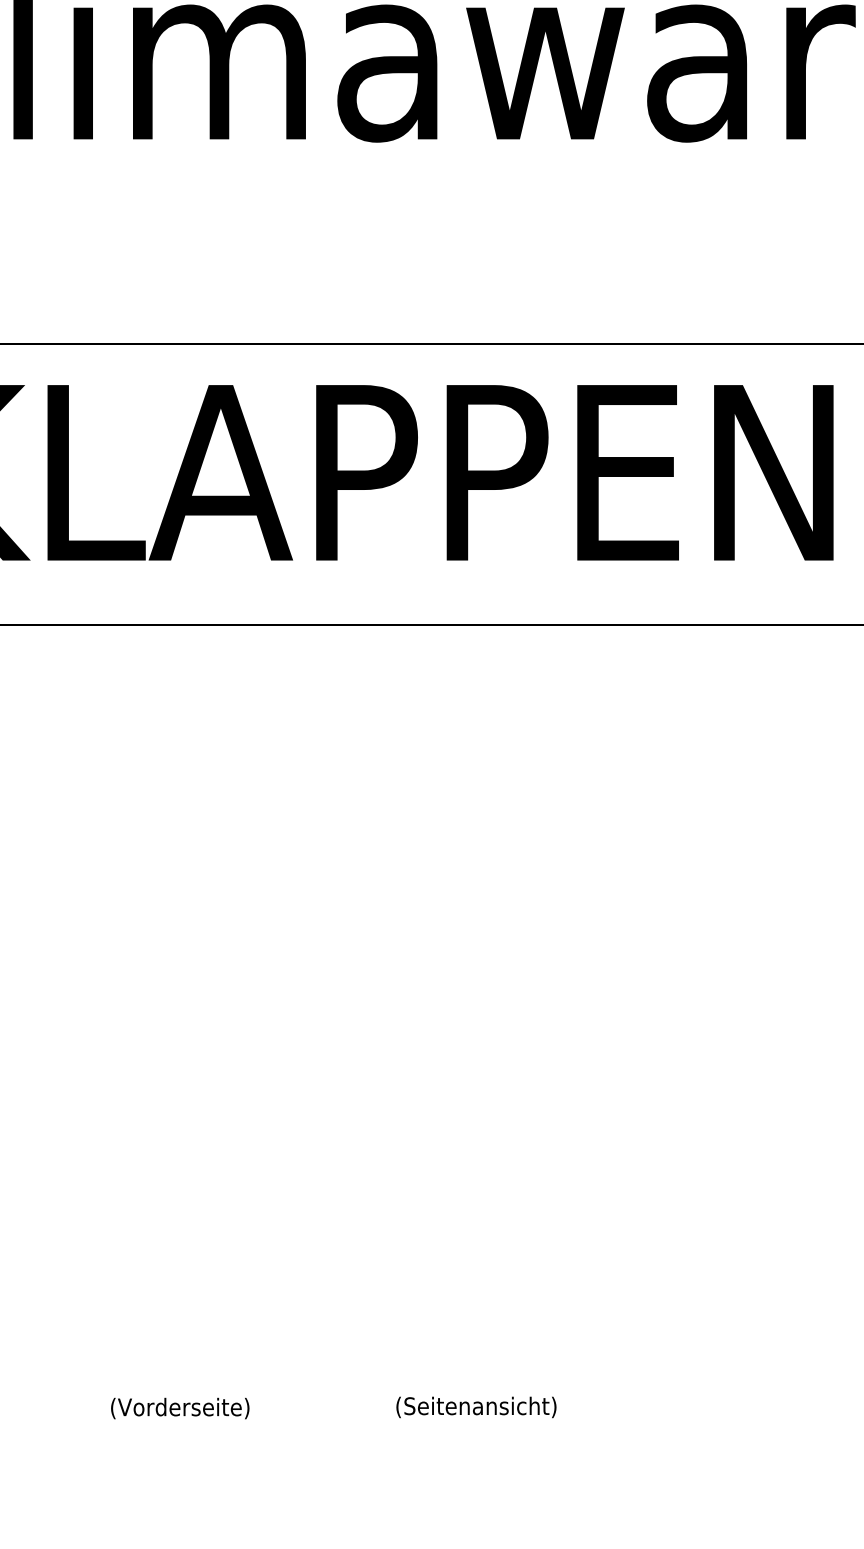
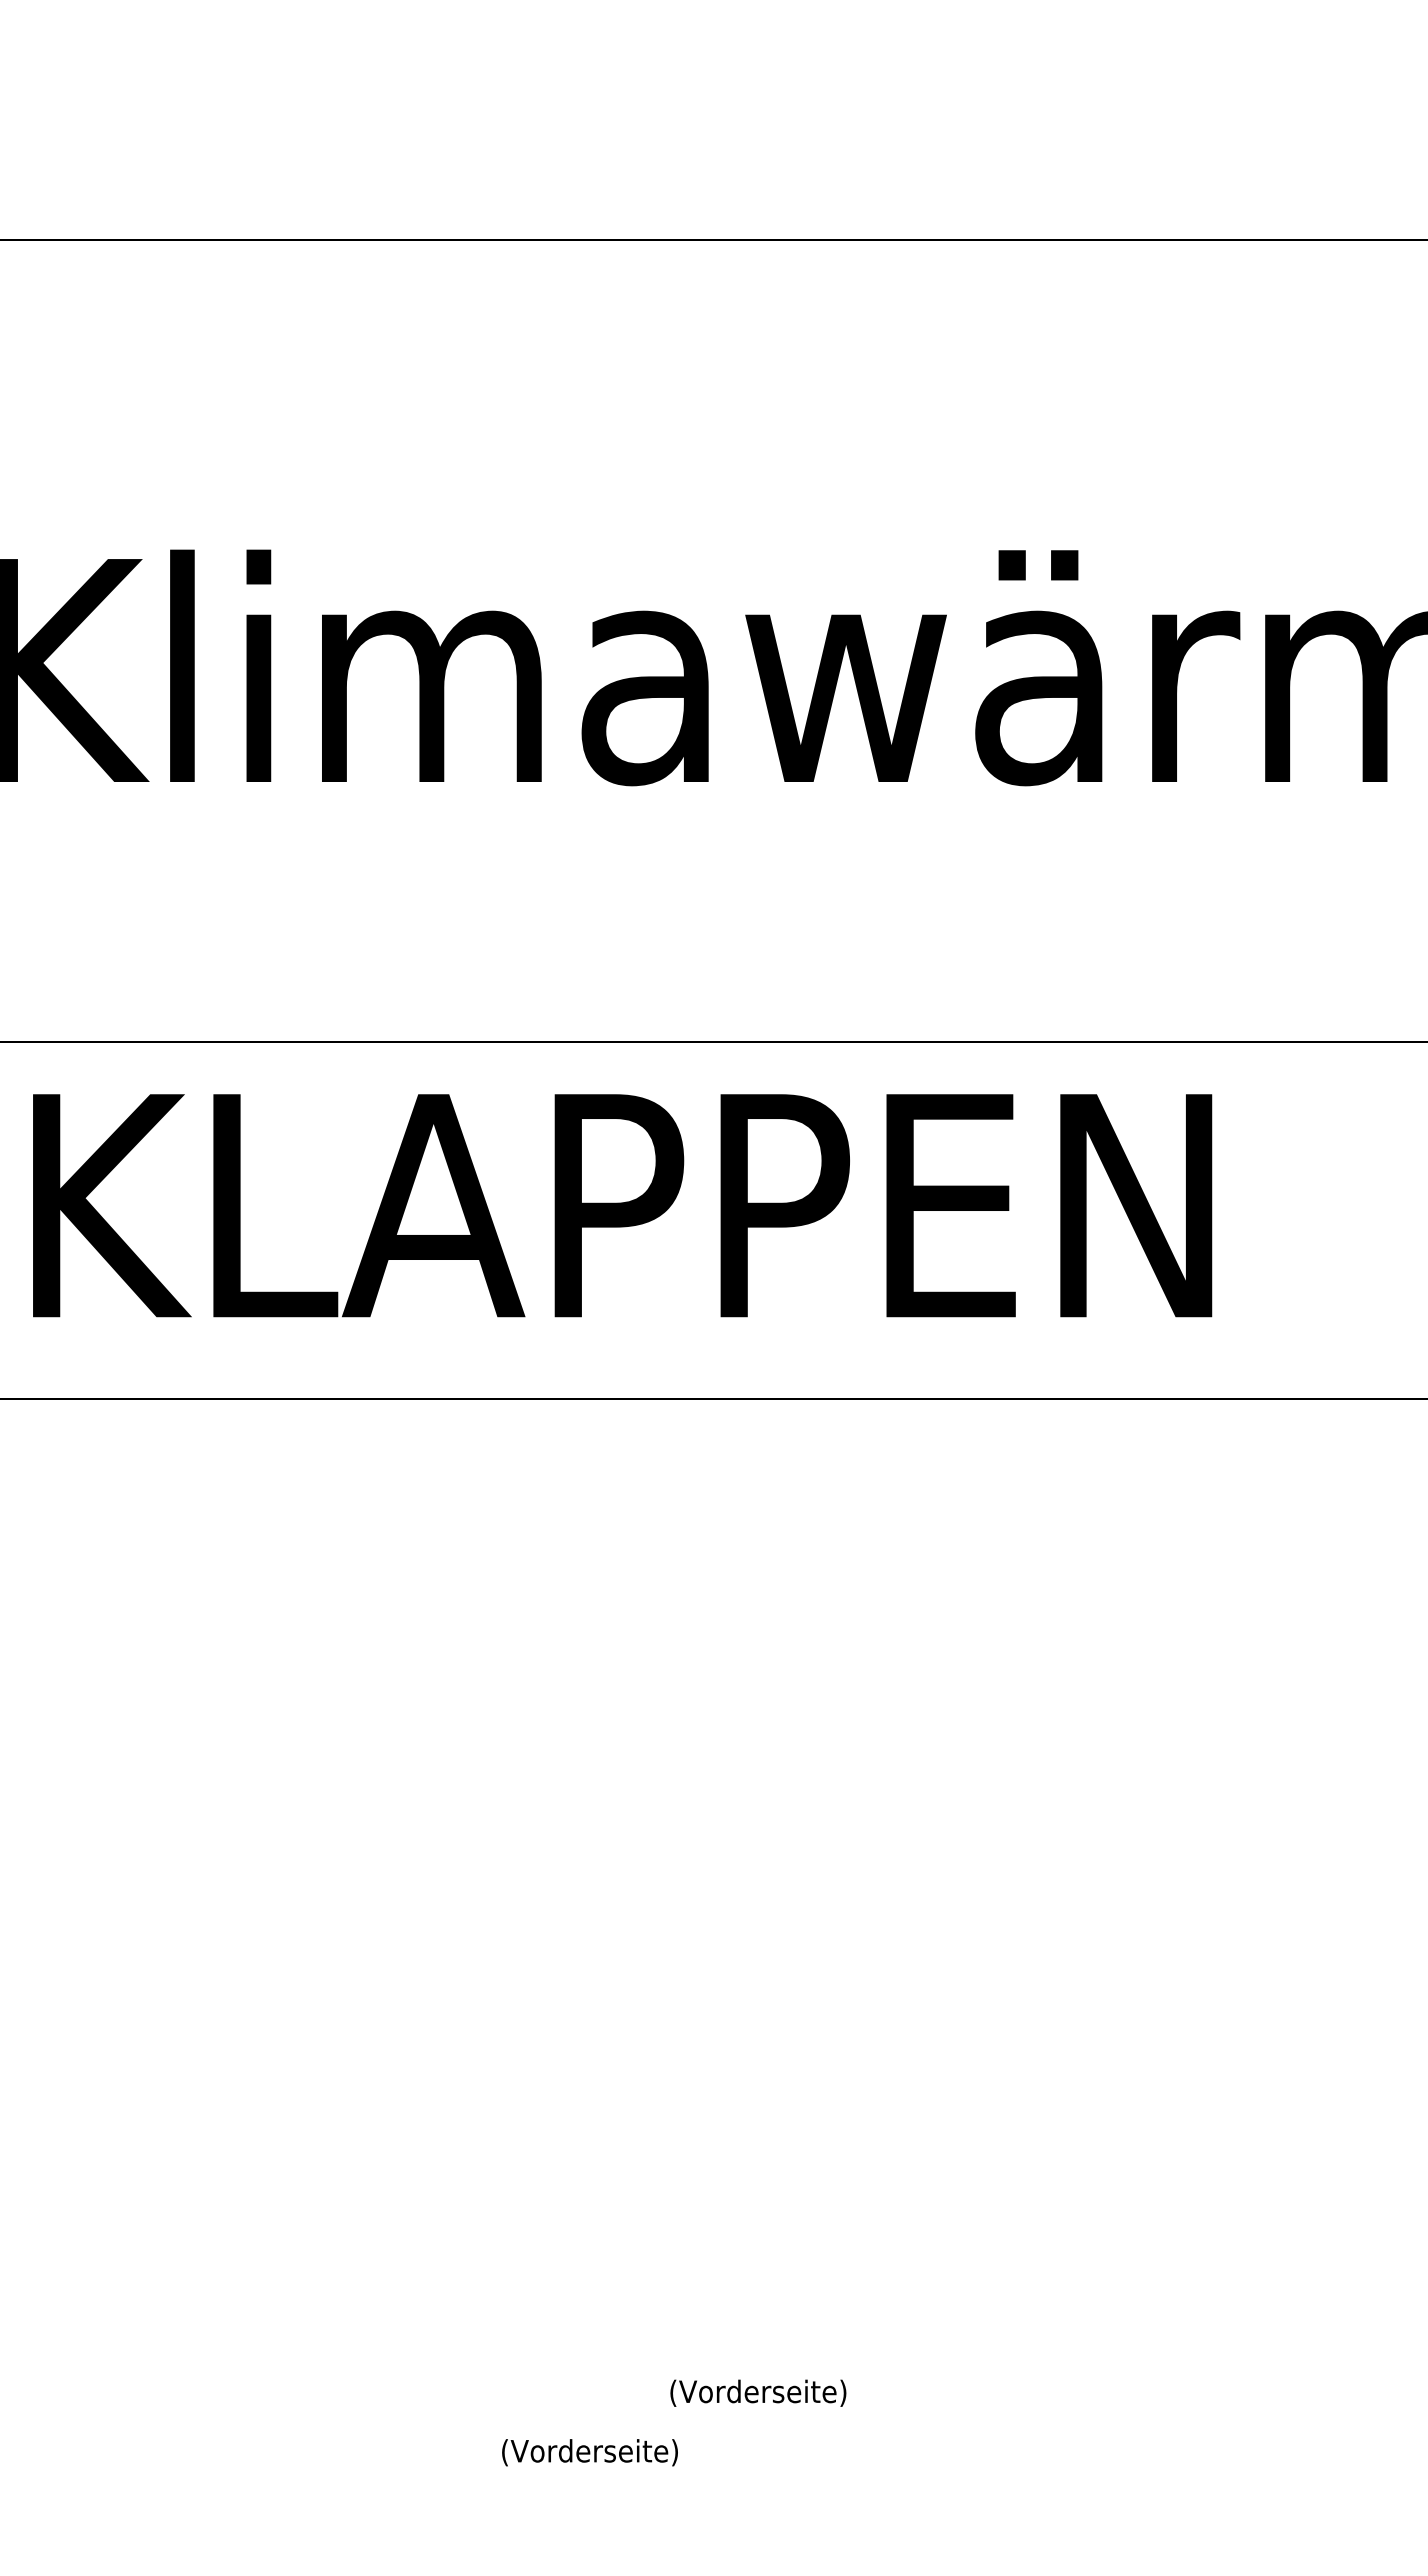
text: (476, 1406) -> (758, 2392), (Seitenansicht) -> (Vorderseite)
text: (179, 1408) -> (589, 2452), moved

